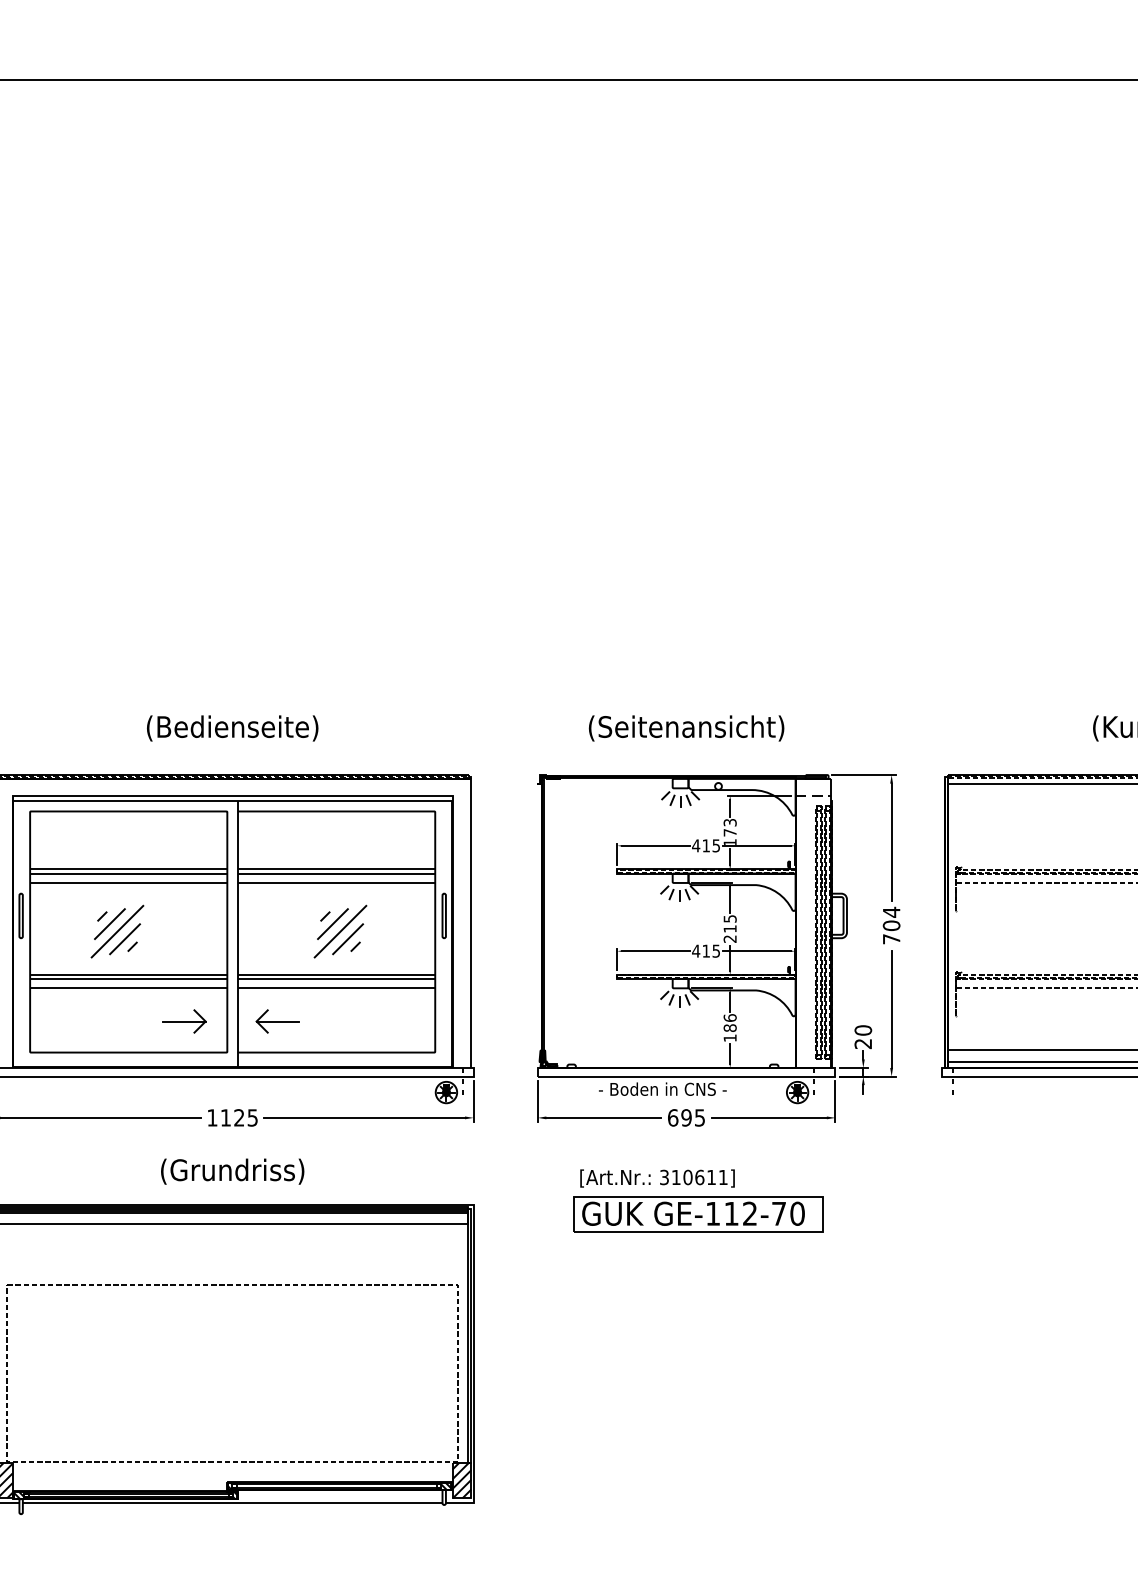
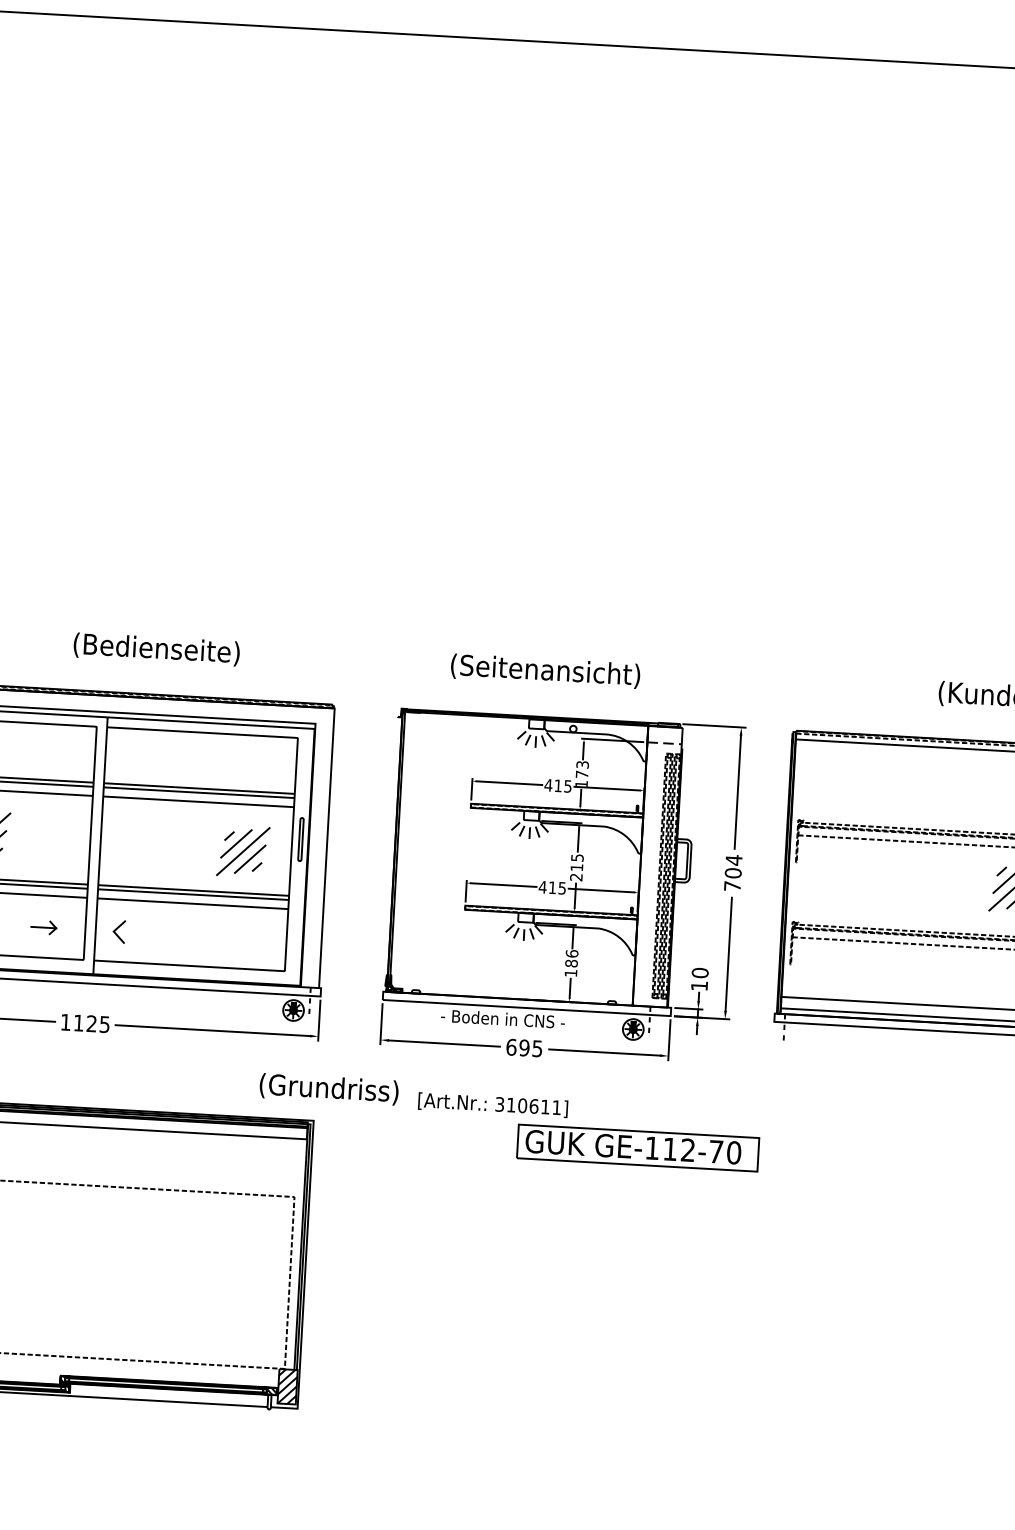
text: (232, 728) -> (156, 649), moved
part: (340, 931) -> (243, 851), moved
part: (184, 1021) -> (43, 927), size x0.6
line: (277, 1021) -> (133, 932), removed
text: (862, 1044) -> (698, 986), 20 -> 10
text: (232, 1171) -> (329, 1089), moved
part: (698, 1214) -> (638, 1148), moved

